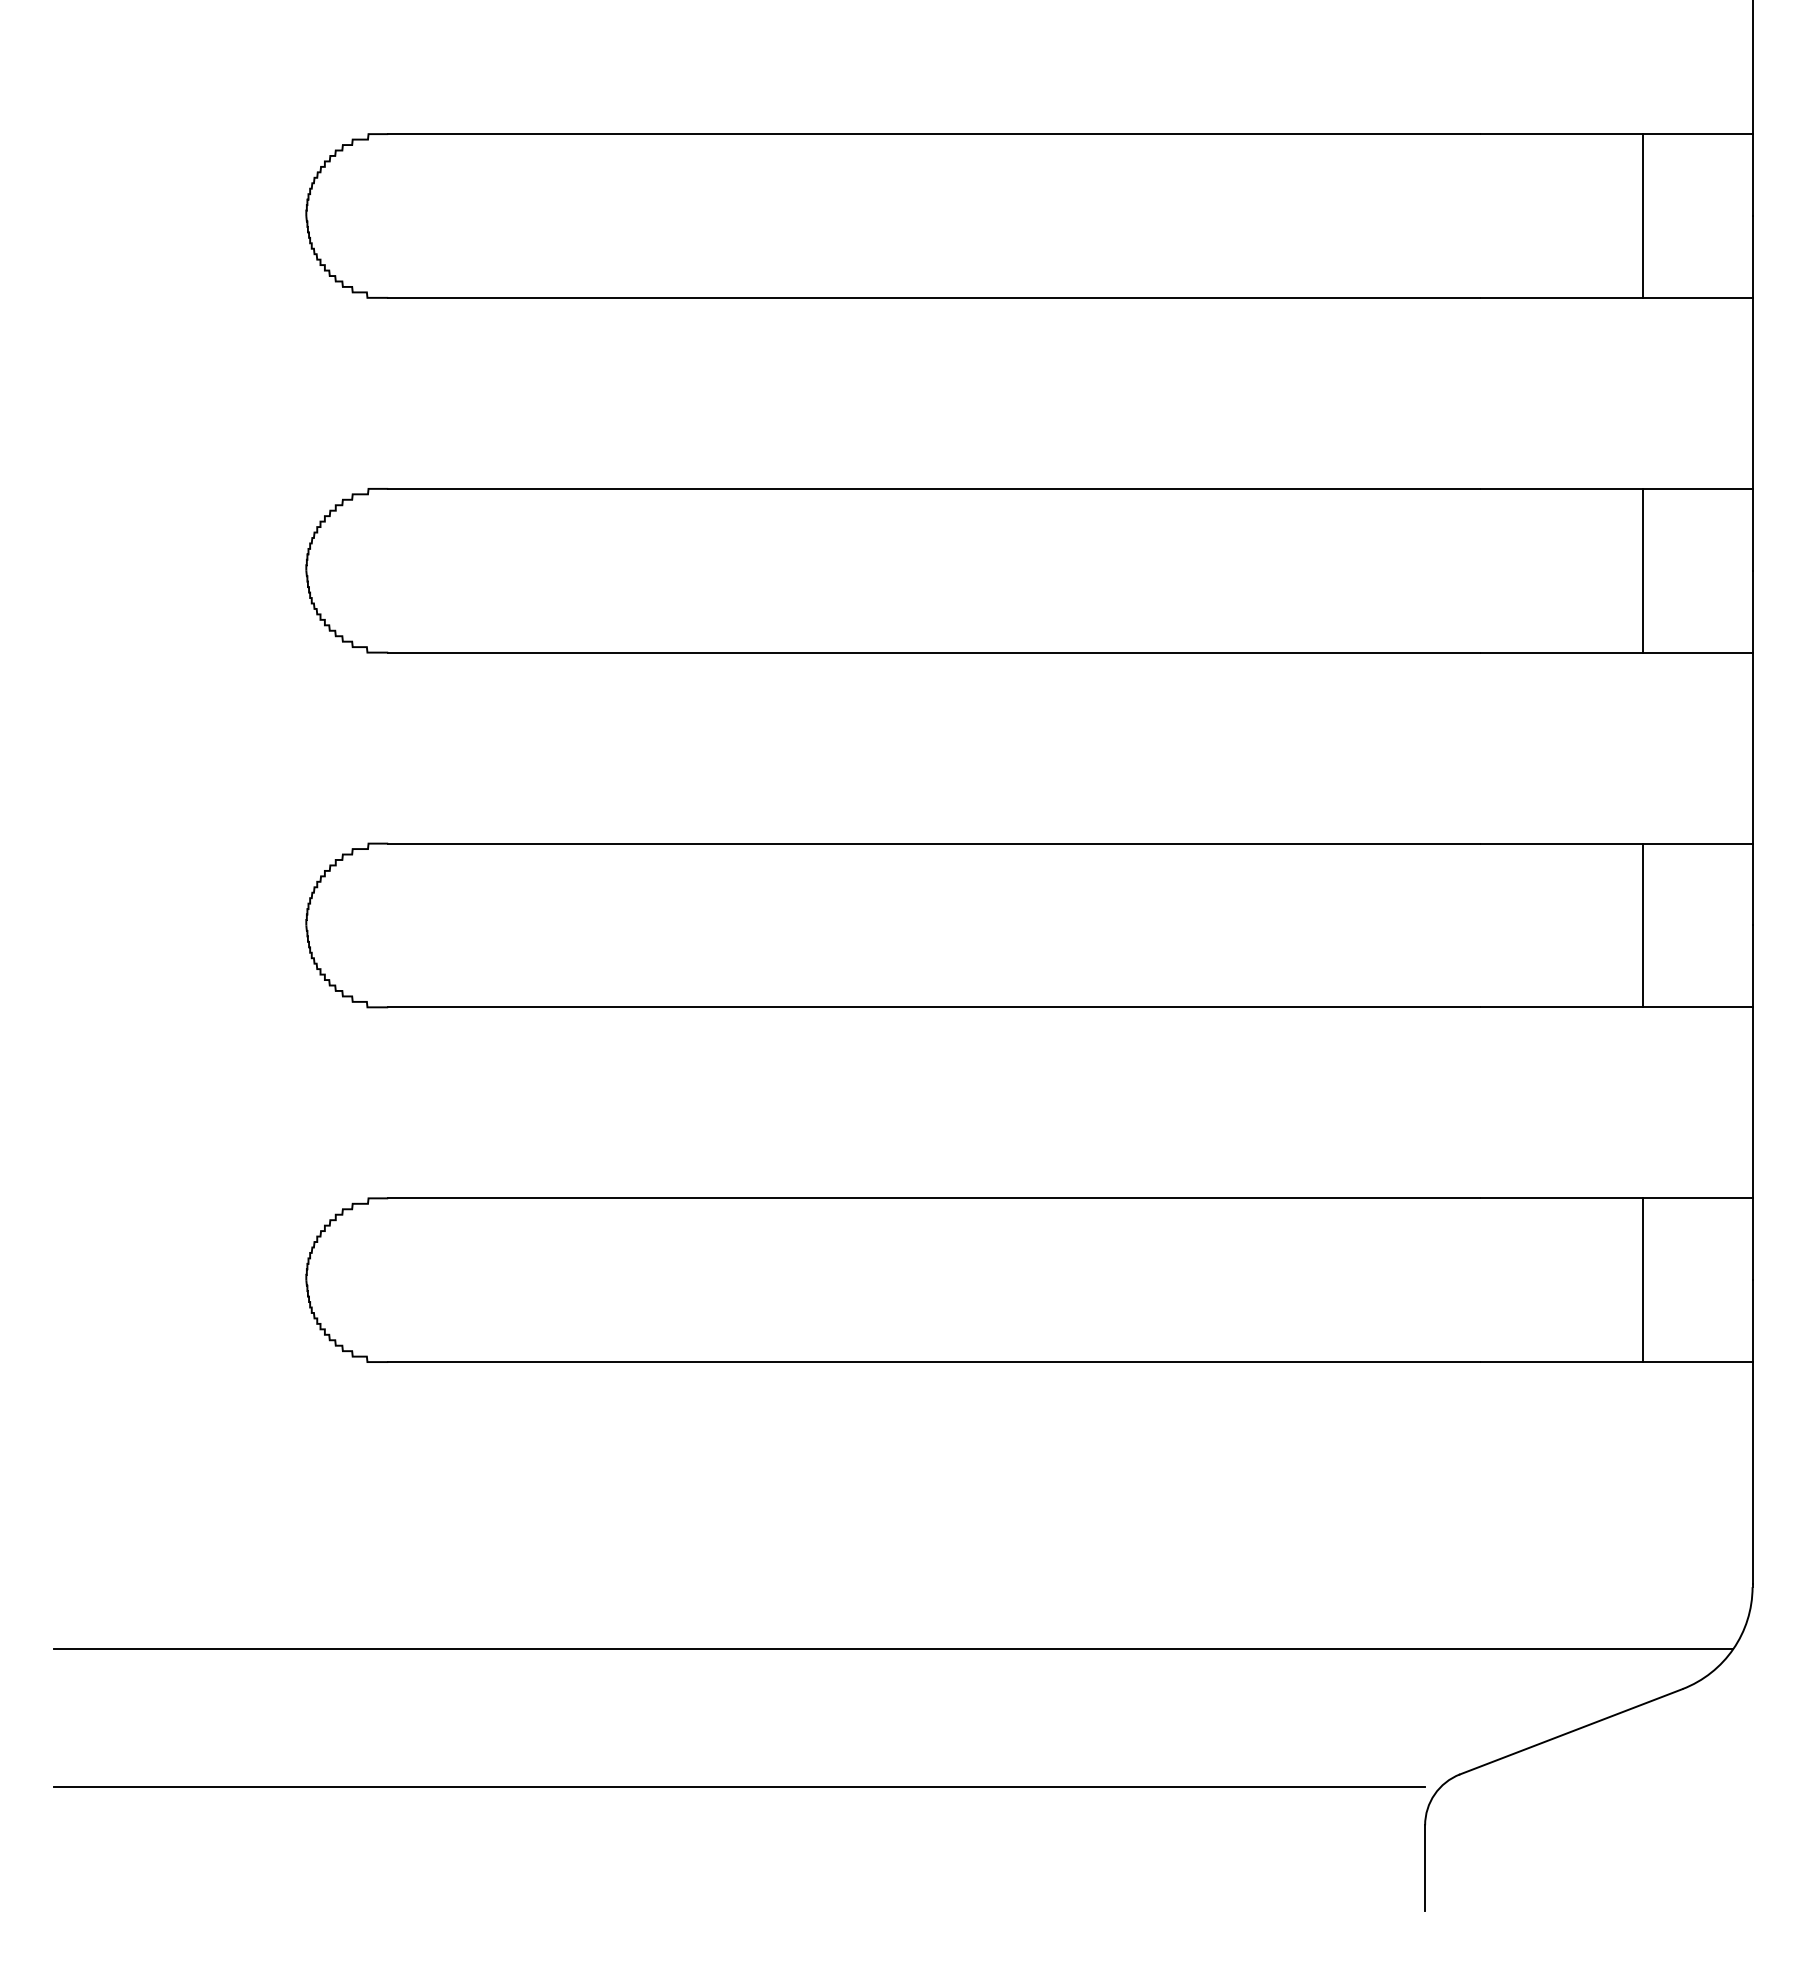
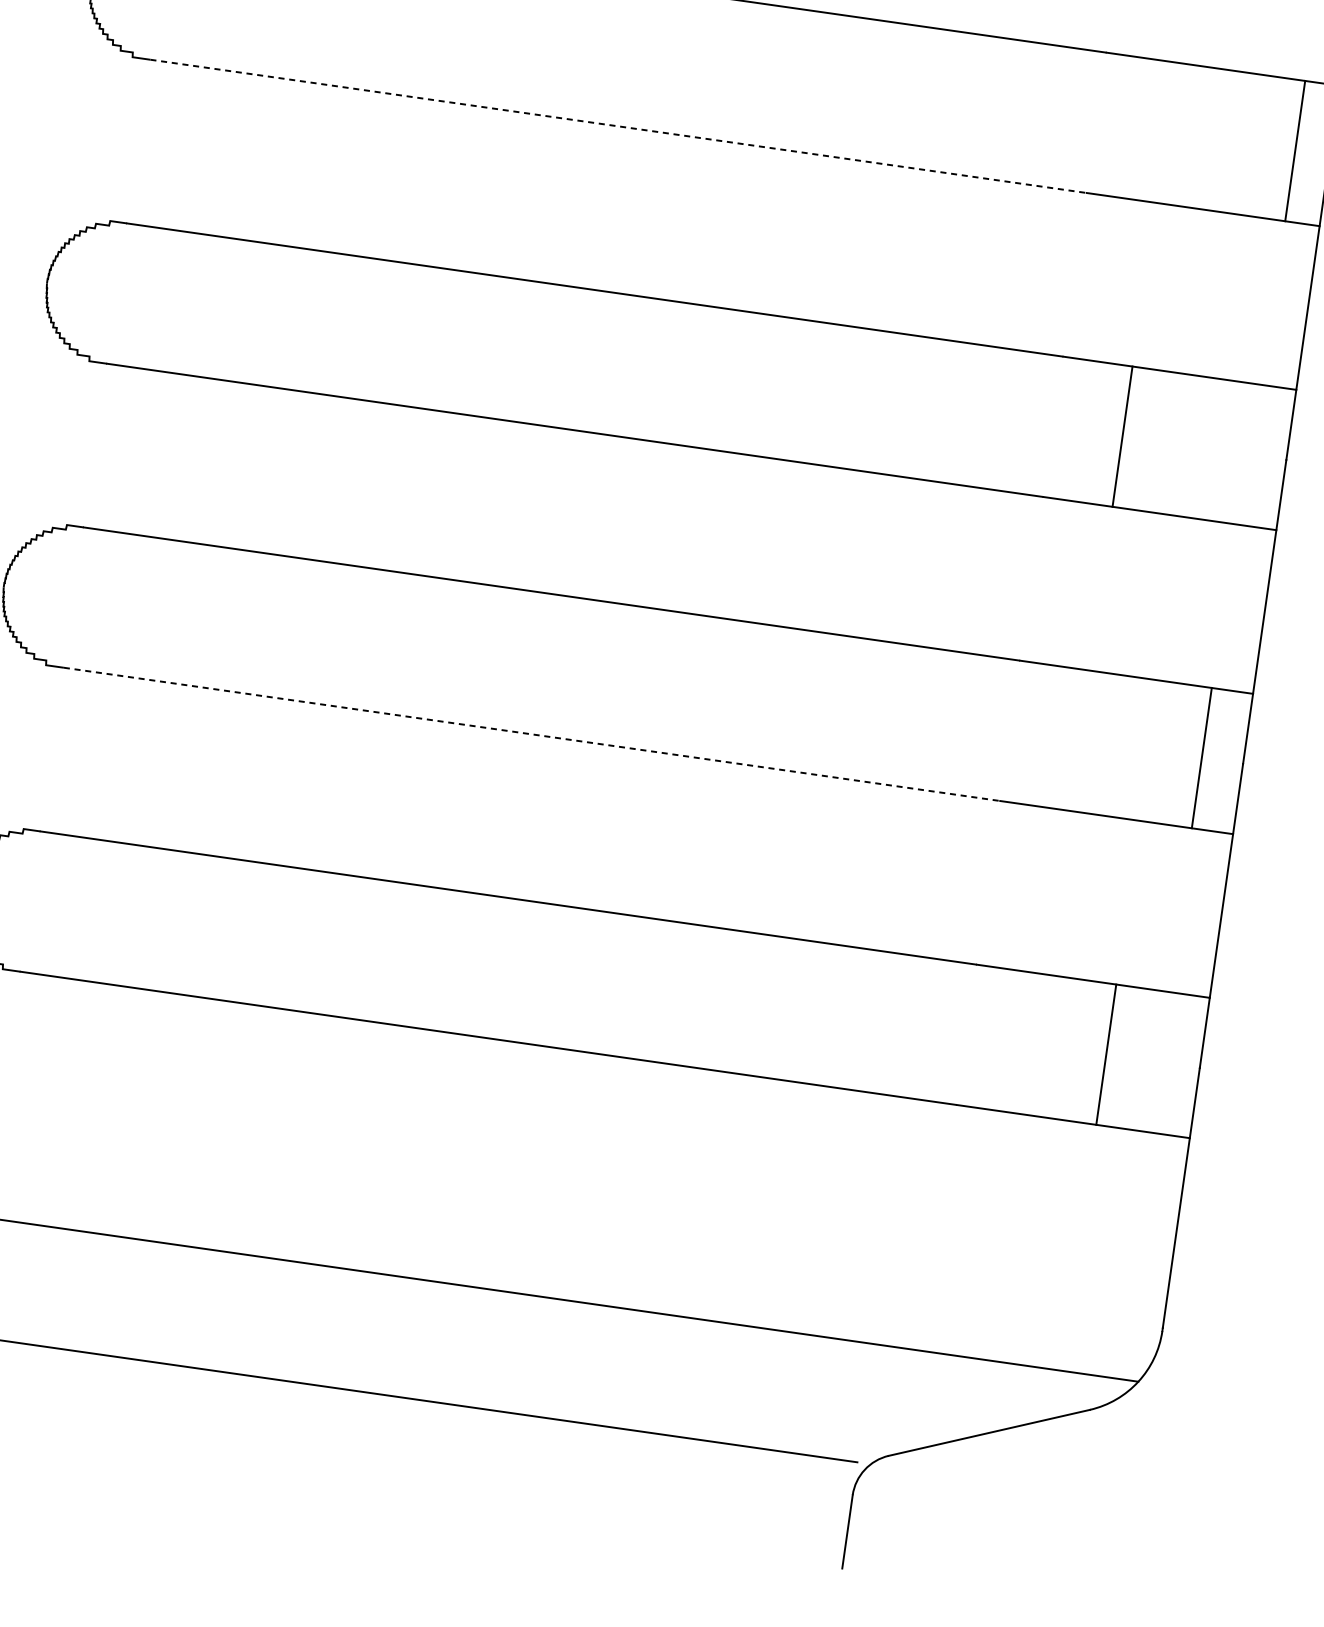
line: (1643, 215) -> (1295, 150), moved
line: (933, 297) -> (617, 125), solid -> dashed
line: (1643, 570) -> (1122, 436), moved
line: (1643, 925) -> (1201, 758), moved
line: (933, 1007) -> (531, 734), solid -> dashed

